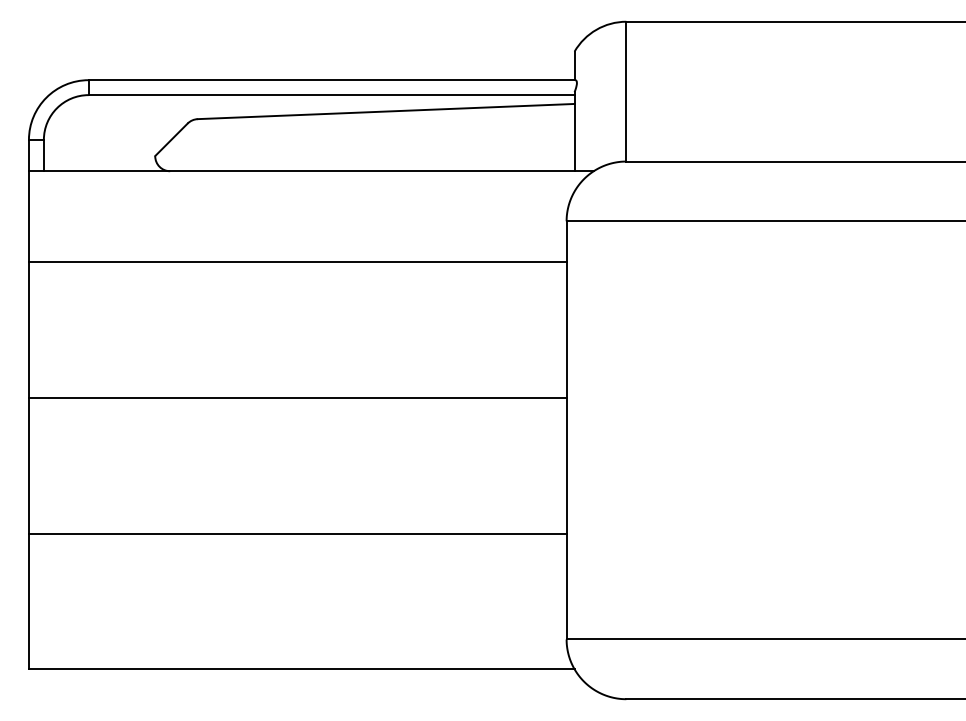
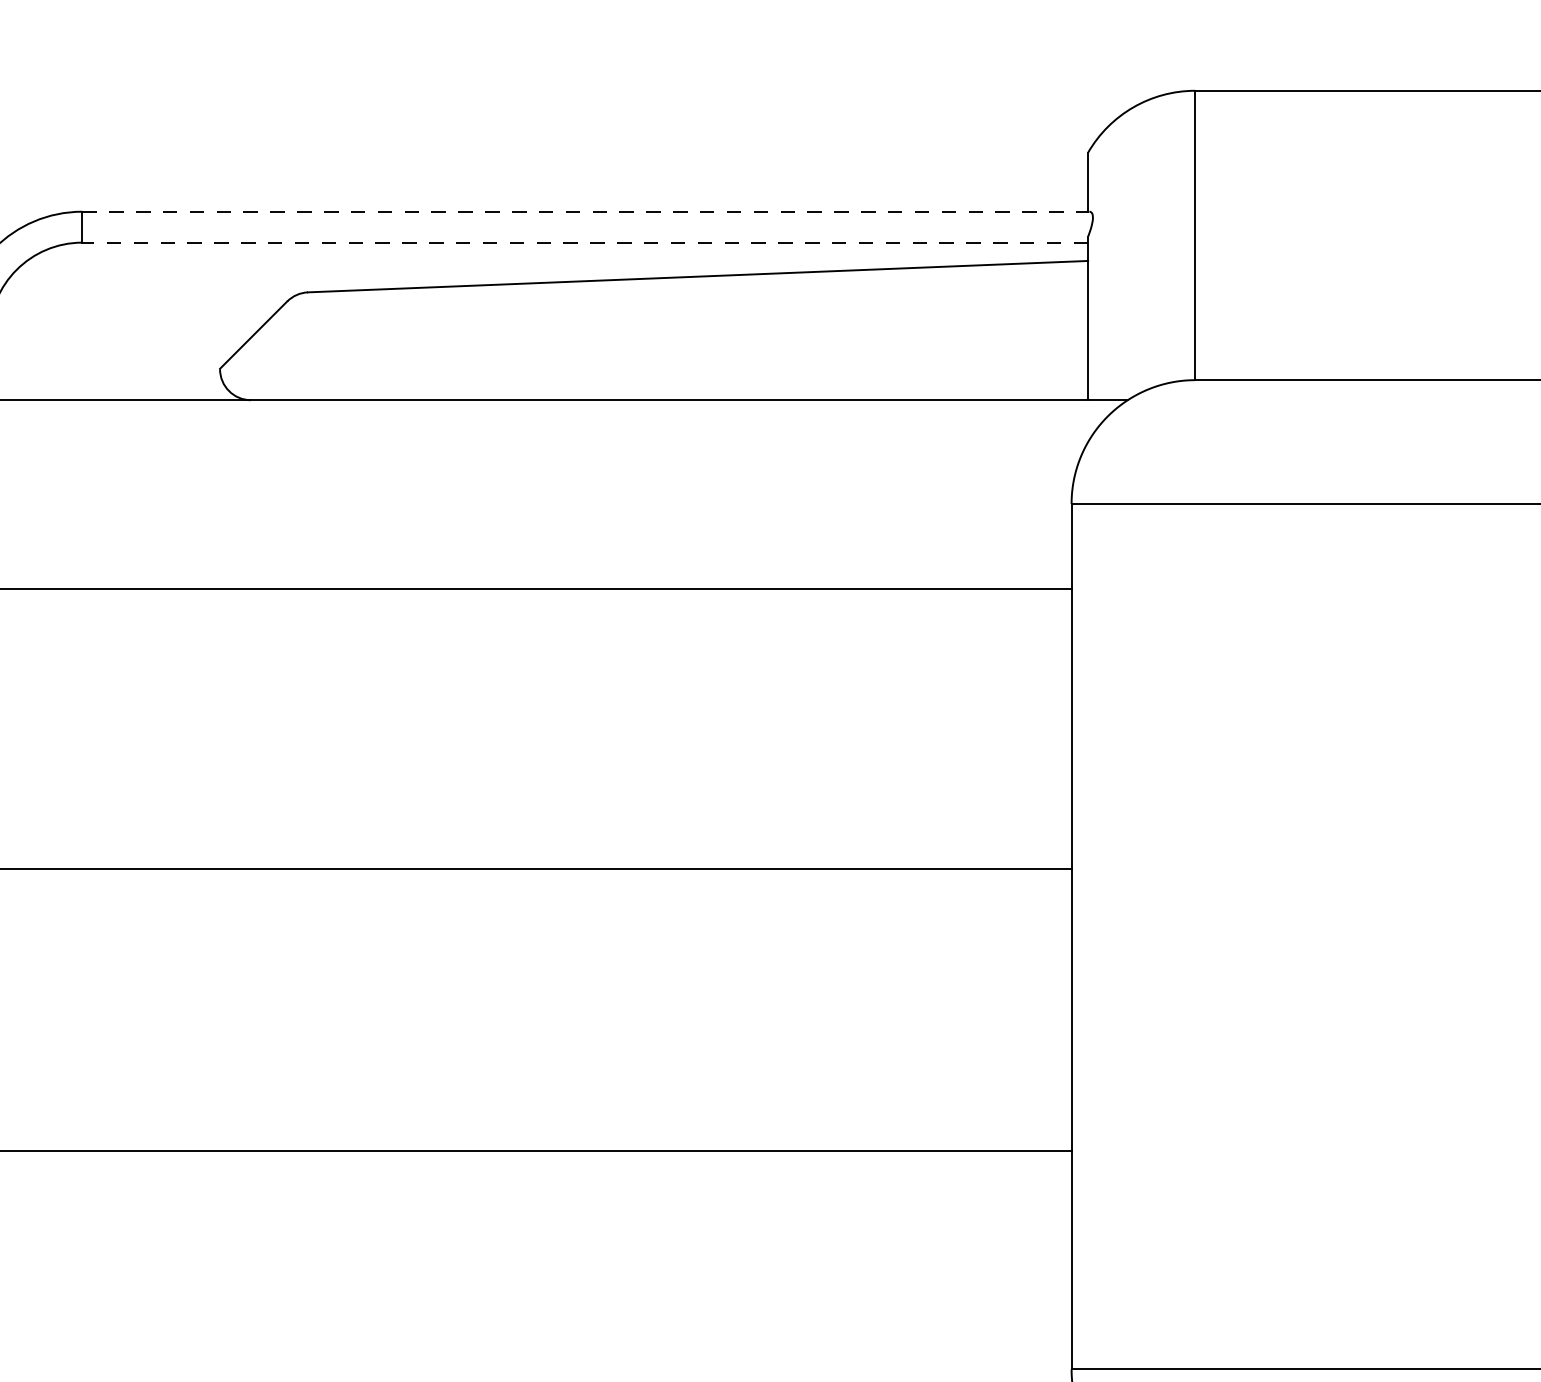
line: (332, 80) -> (586, 212), solid -> dashed
line: (331, 95) -> (584, 243), solid -> dashed

